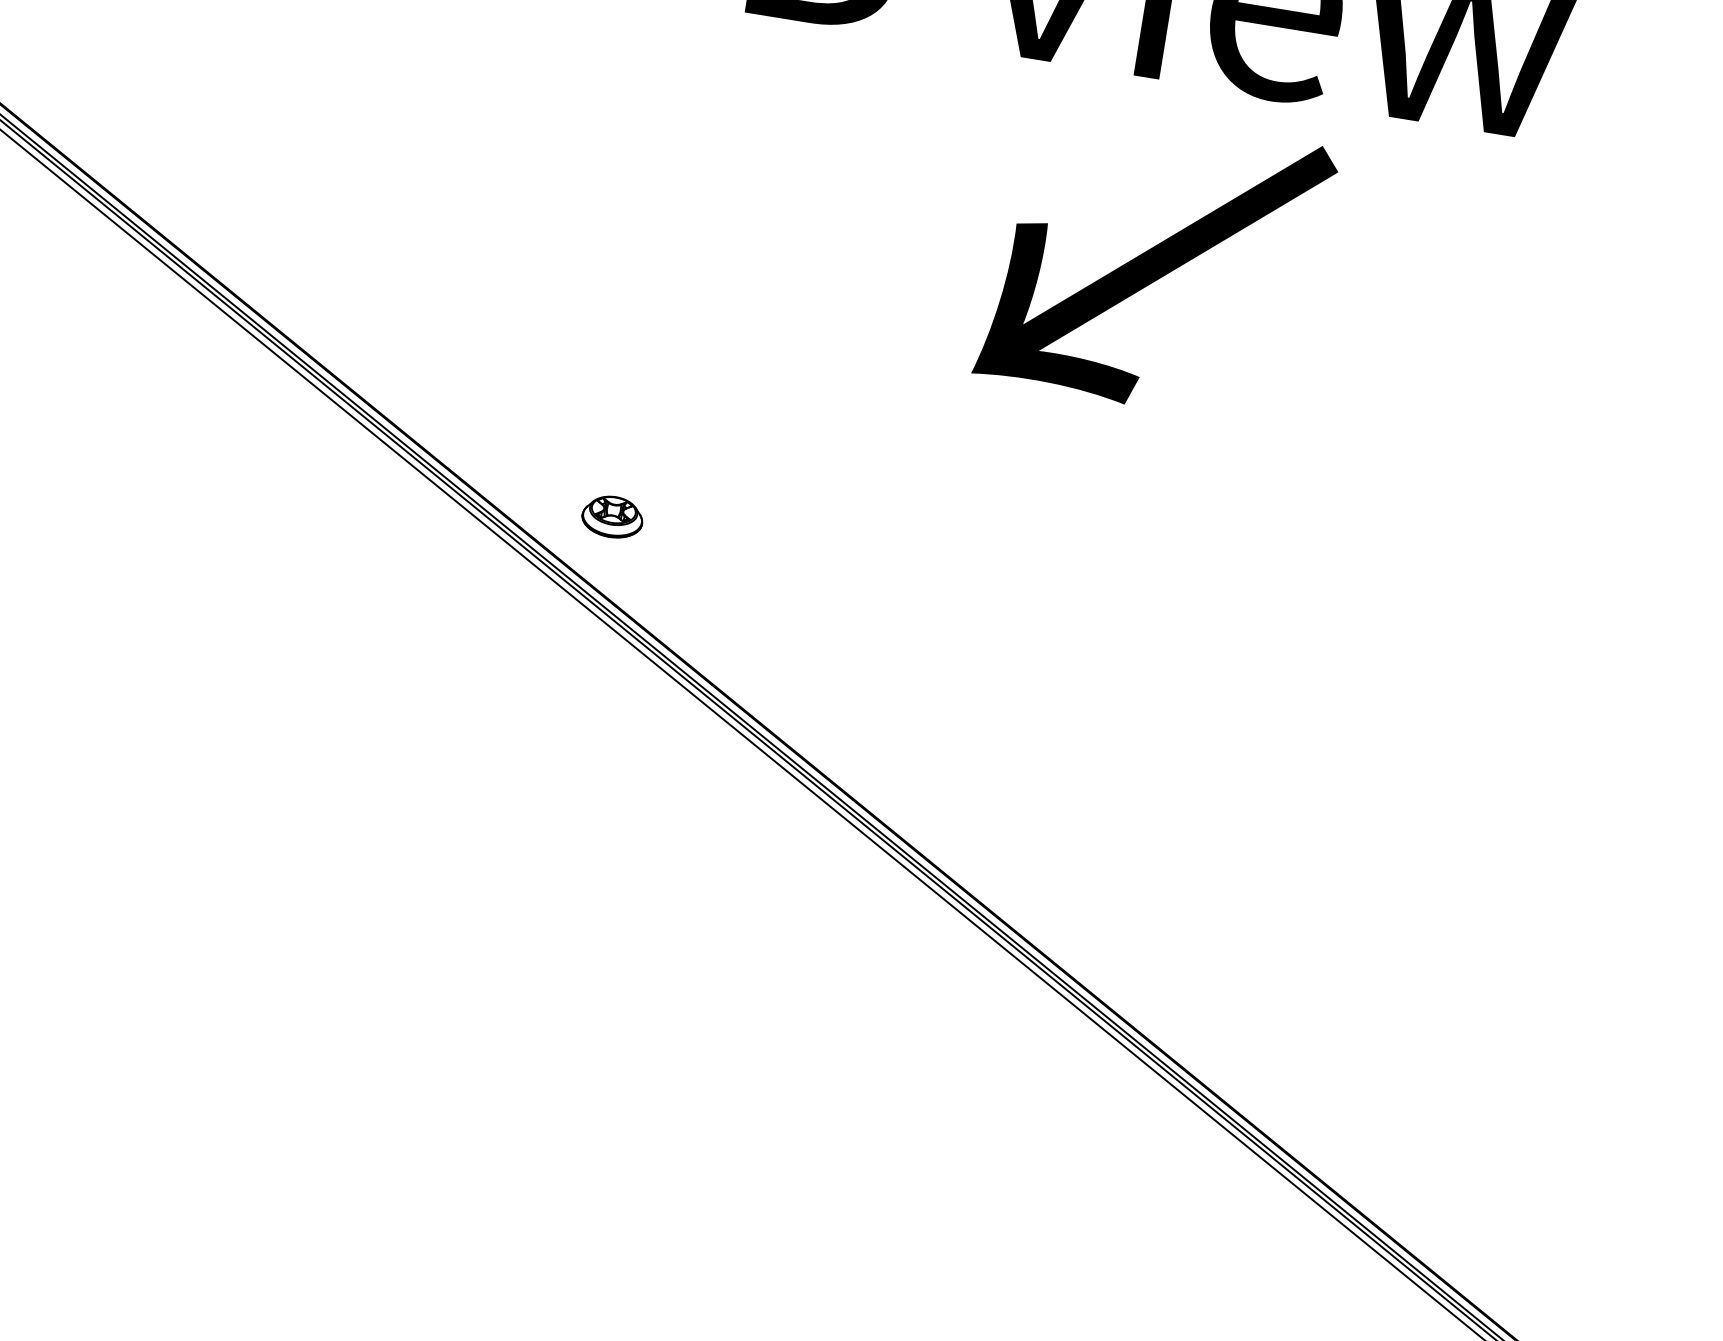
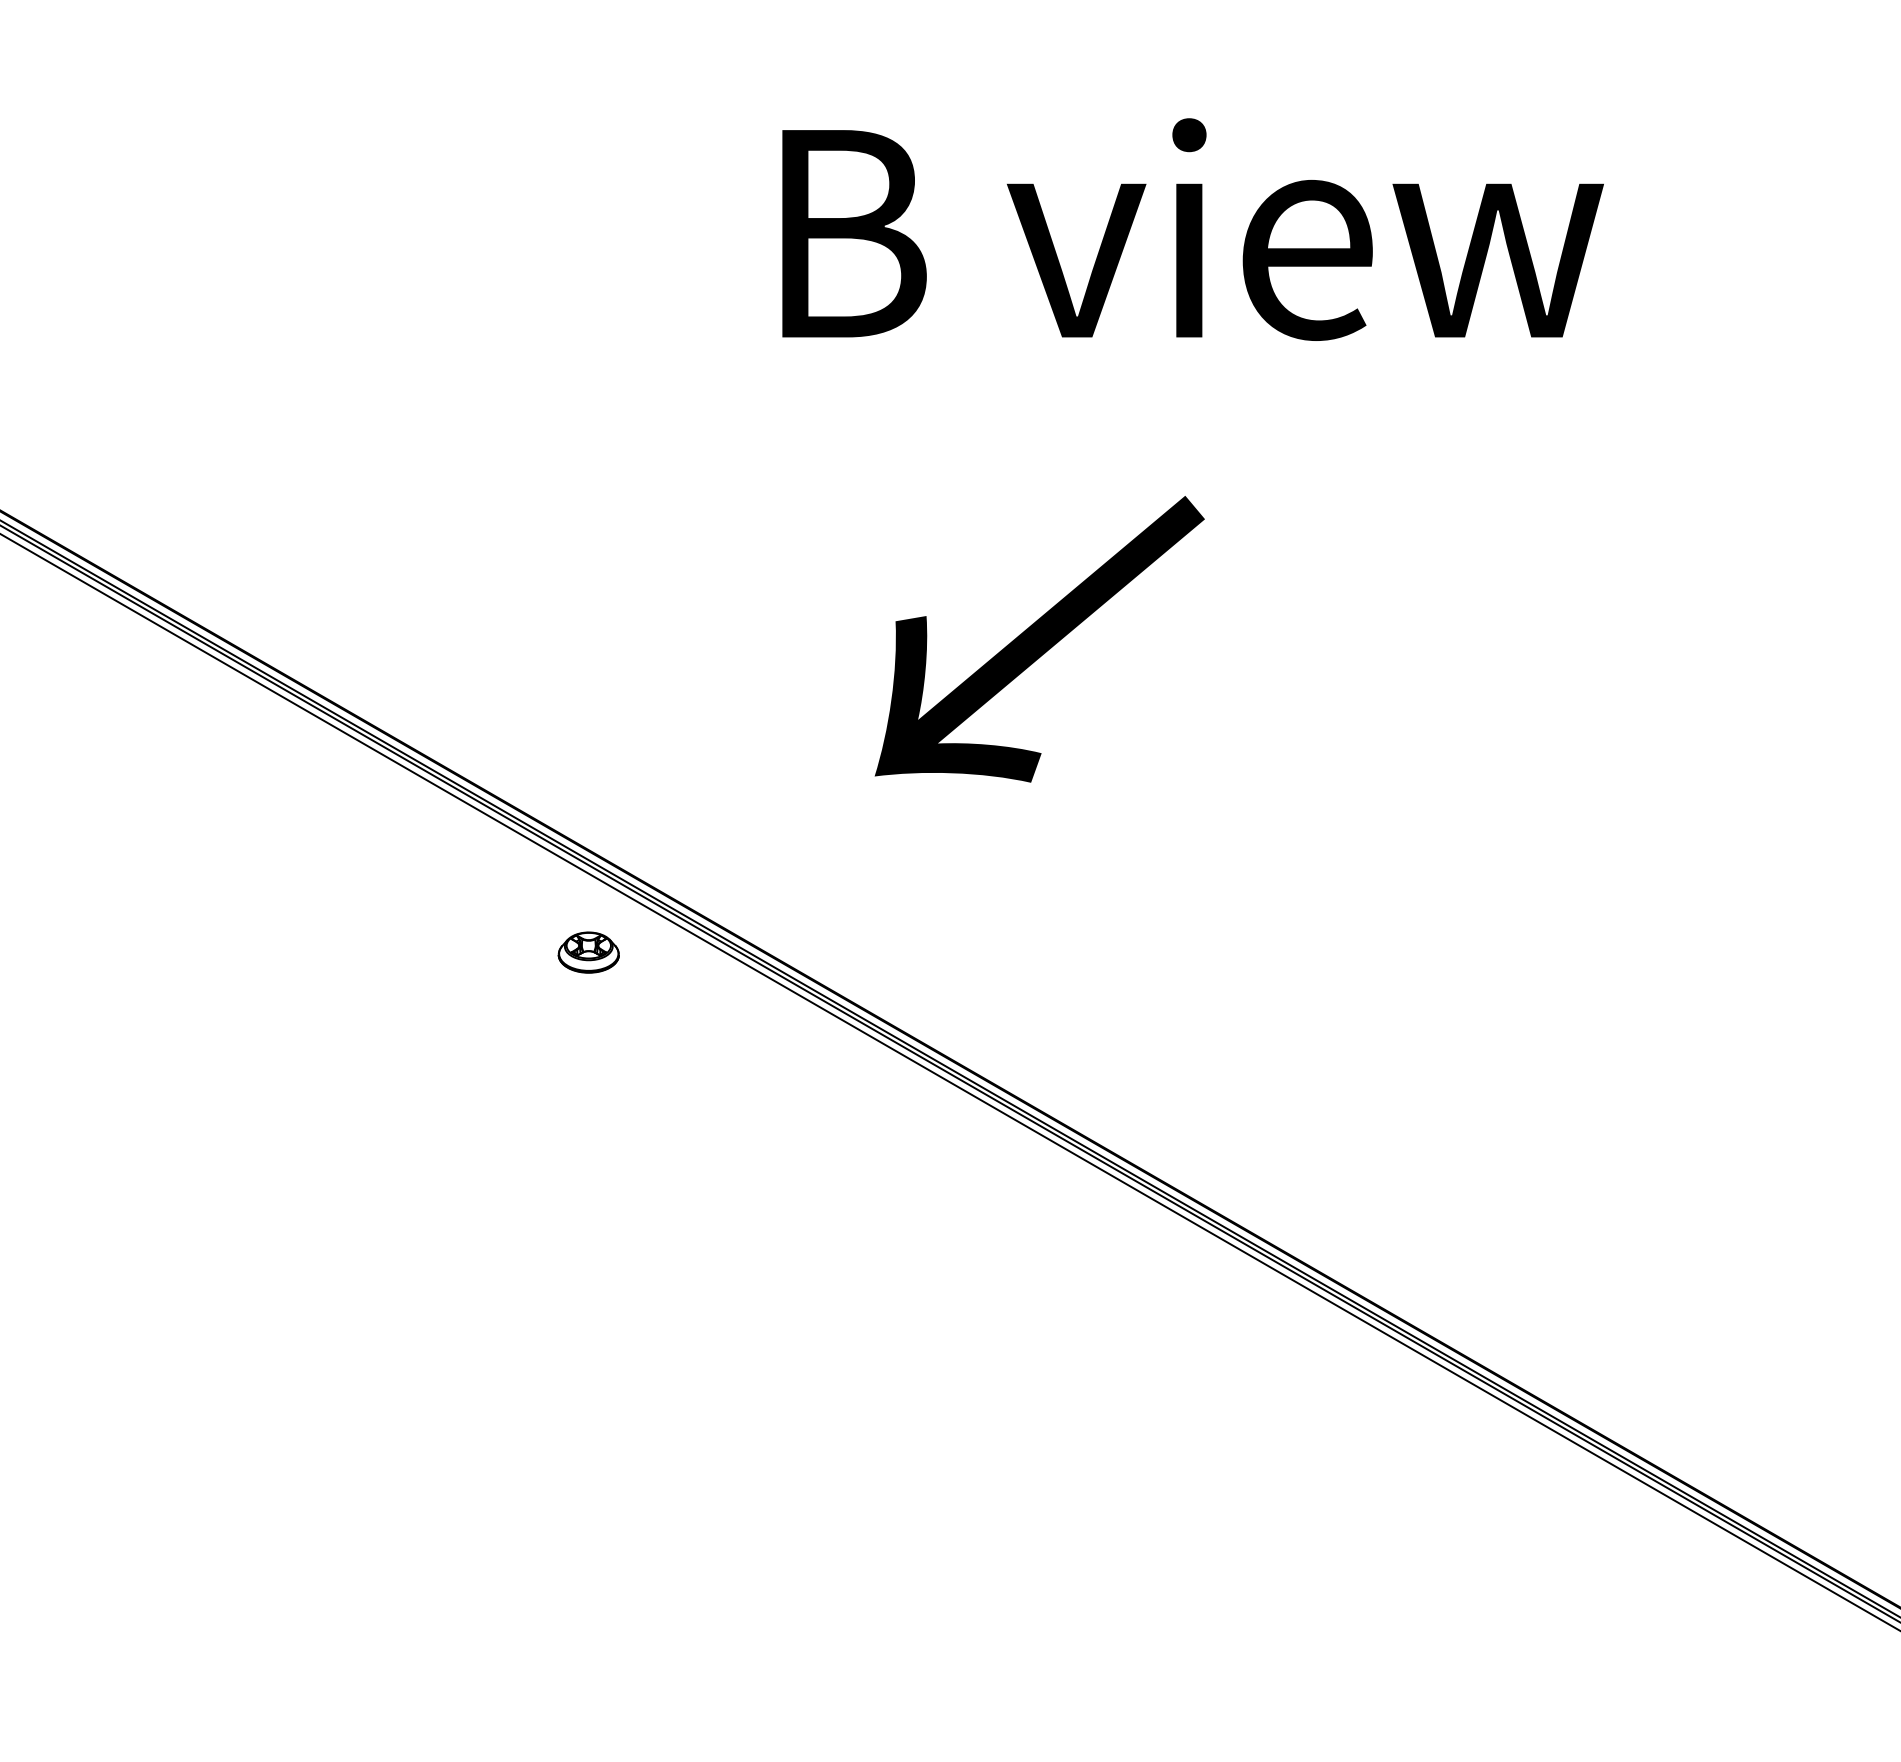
text: (1155, 264) -> (1039, 639), moved
part: (612, 516) -> (588, 952), moved

